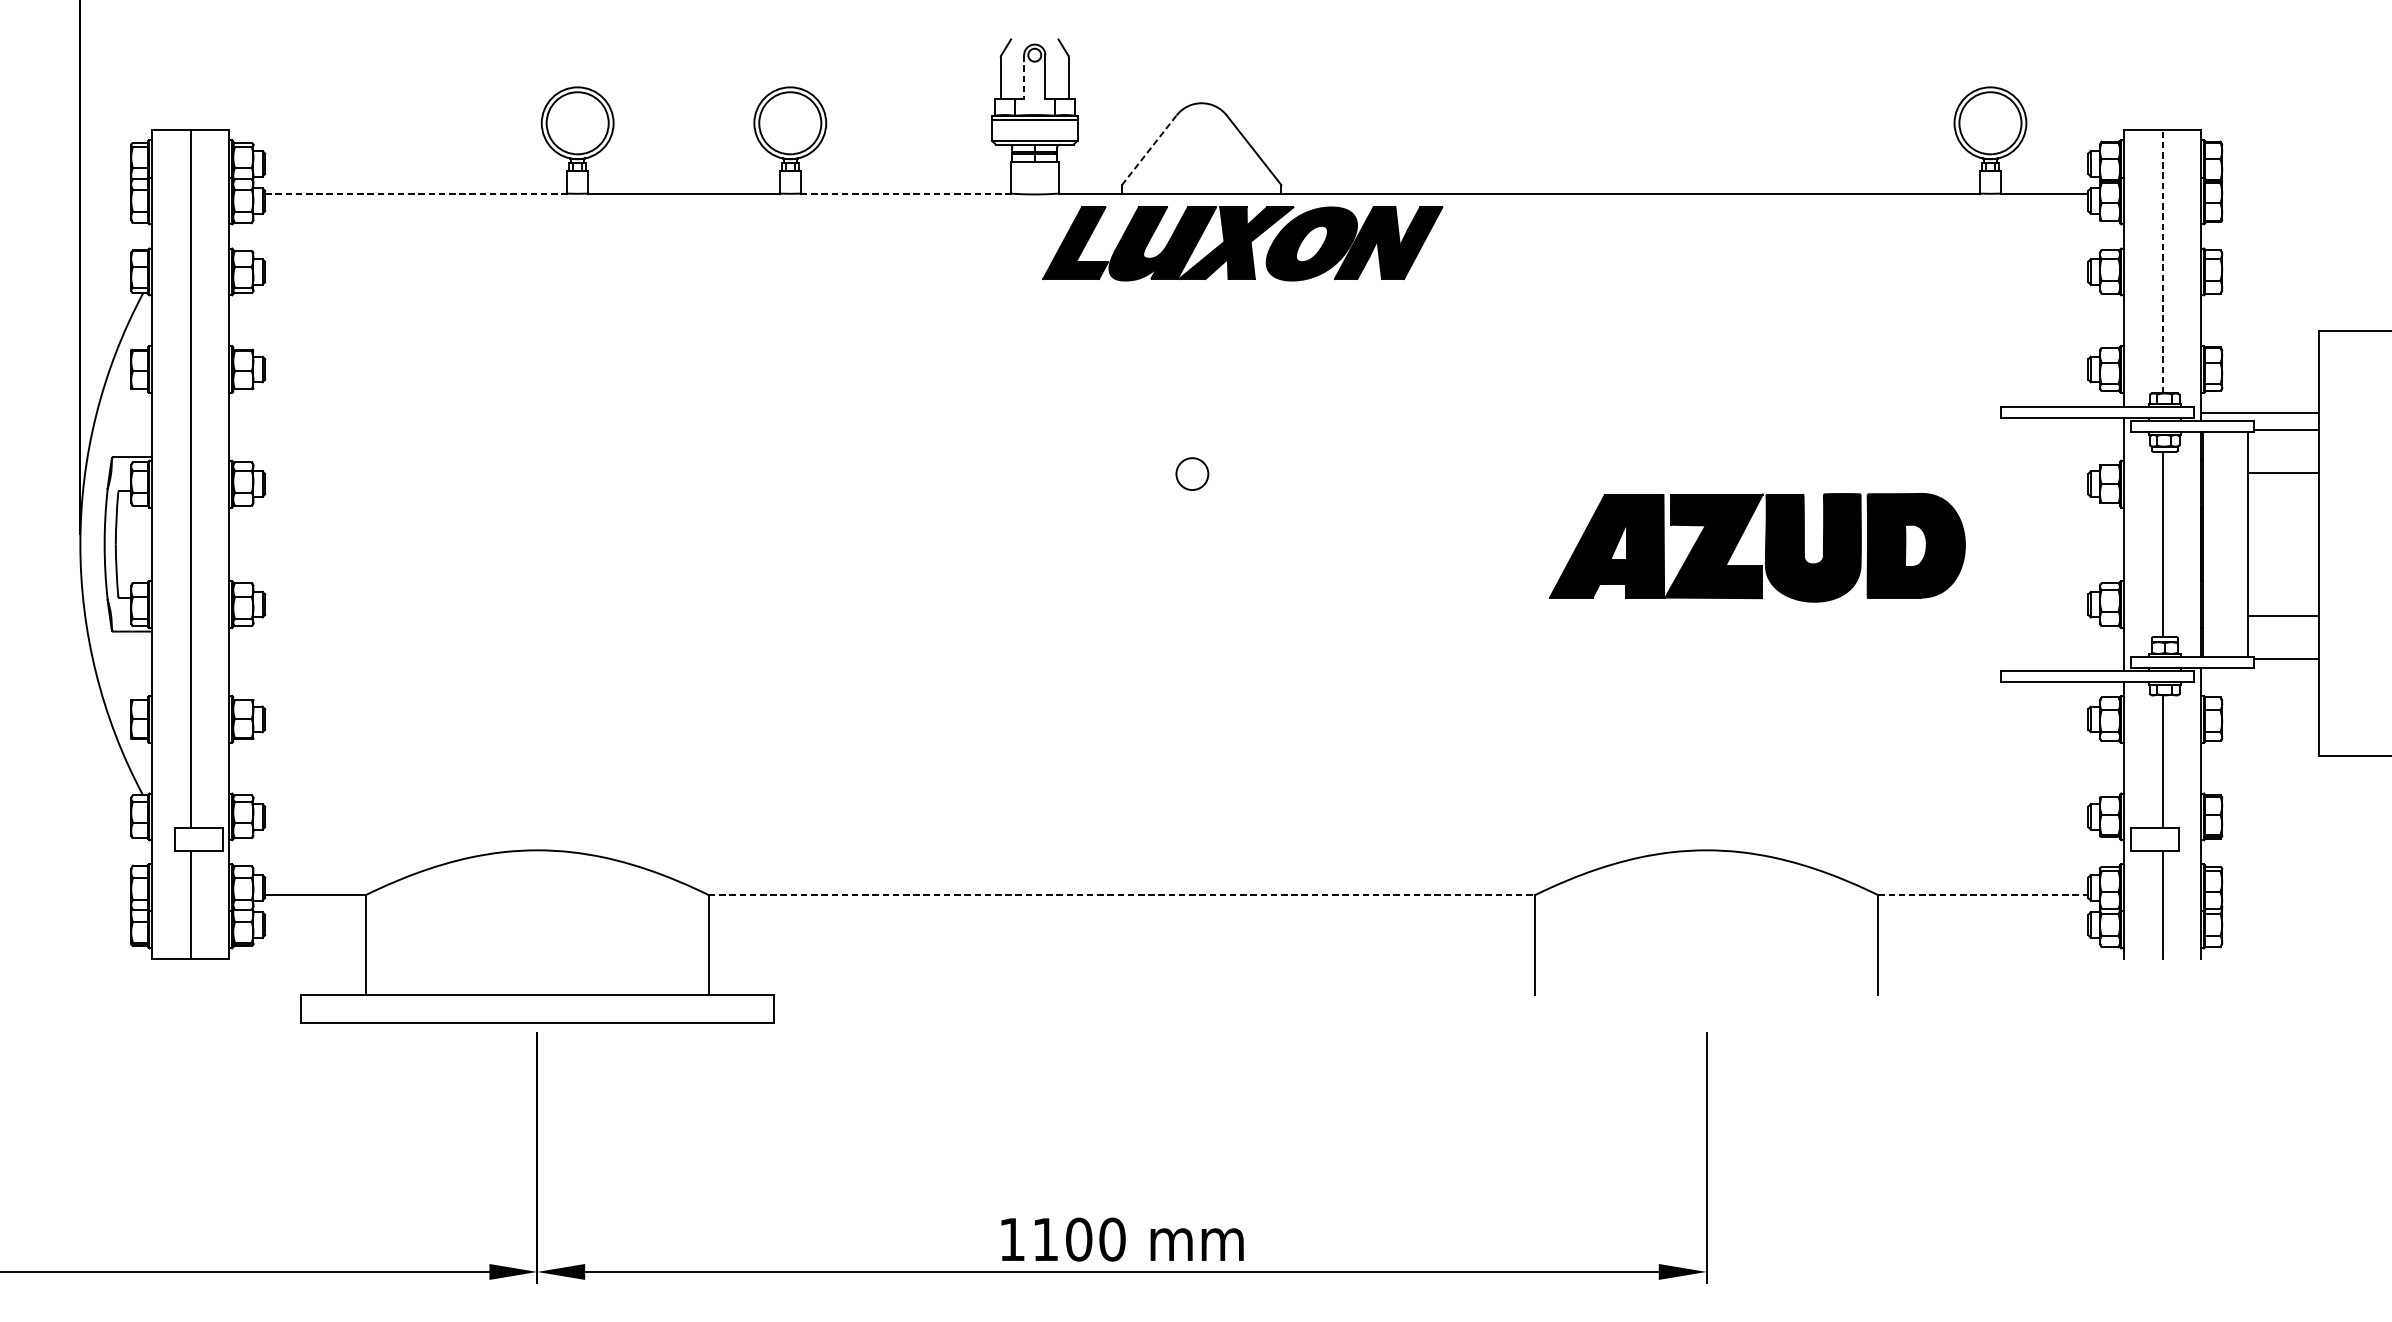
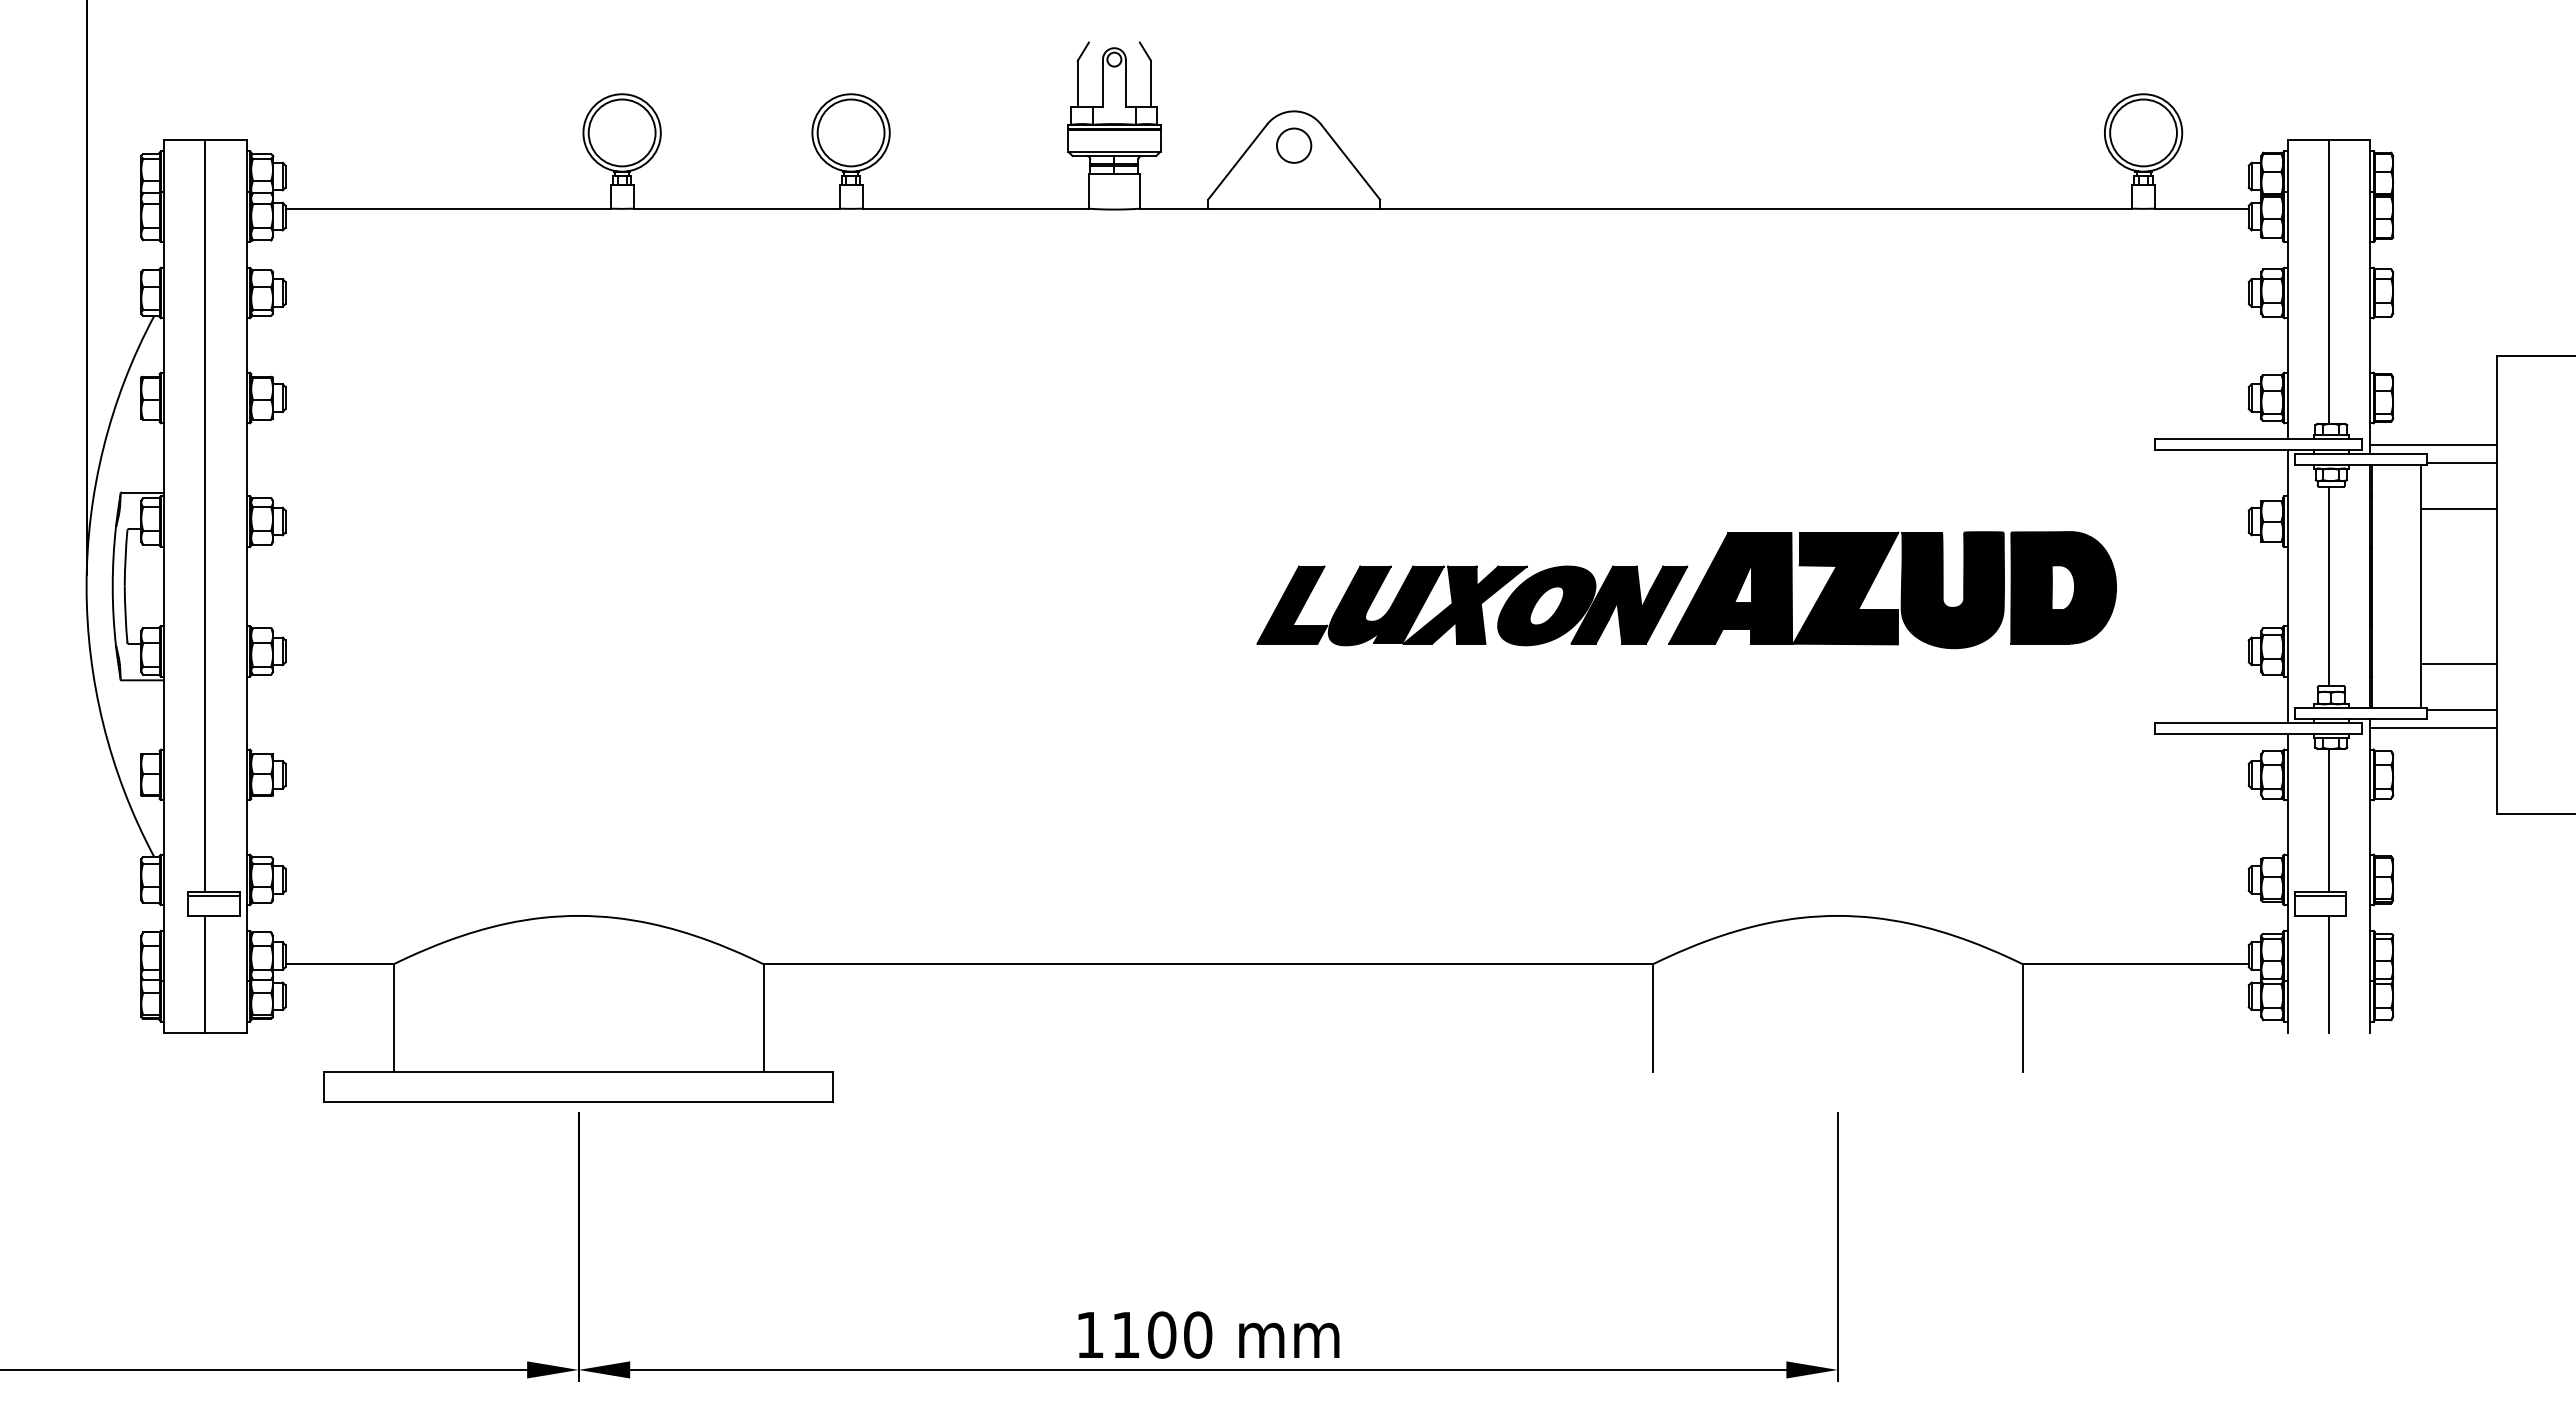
line: (1023, 77) -> (1102, 83), dashed -> solid
line: (1149, 150) -> (1237, 162), dashed -> solid
line: (416, 193) -> (448, 208), dashed -> solid
line: (906, 193) -> (976, 208), dashed -> solid
part: (1242, 243) -> (1472, 605), moved
line: (2163, 261) -> (2329, 281), dashed -> solid
circle: (1192, 473) -> (1294, 145), moved
line: (2259, 676) -> (2433, 728), added
line: (198, 832) -> (213, 896), added
line: (2154, 832) -> (2320, 896), added
line: (1122, 895) -> (1208, 964), dashed -> solid
line: (1983, 895) -> (2136, 964), dashed -> solid

